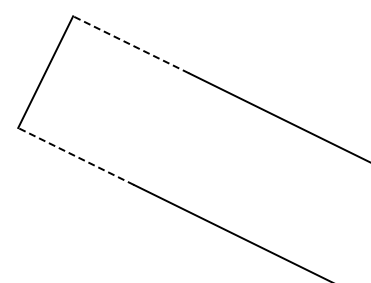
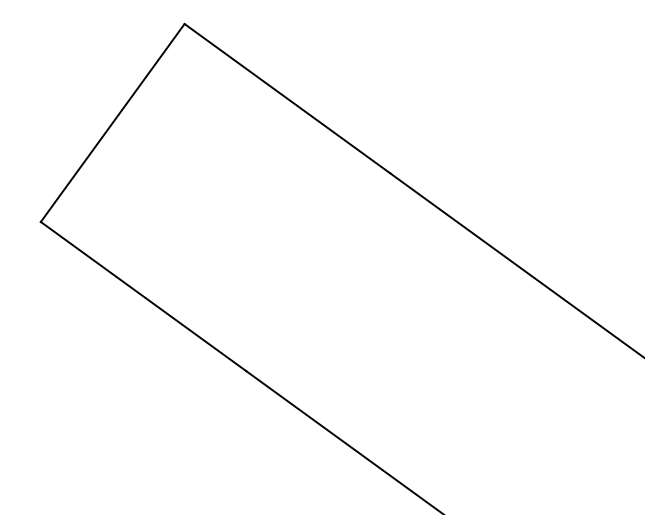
line: (131, 44) -> (288, 98), dashed -> solid
line: (76, 156) -> (144, 296), dashed -> solid

